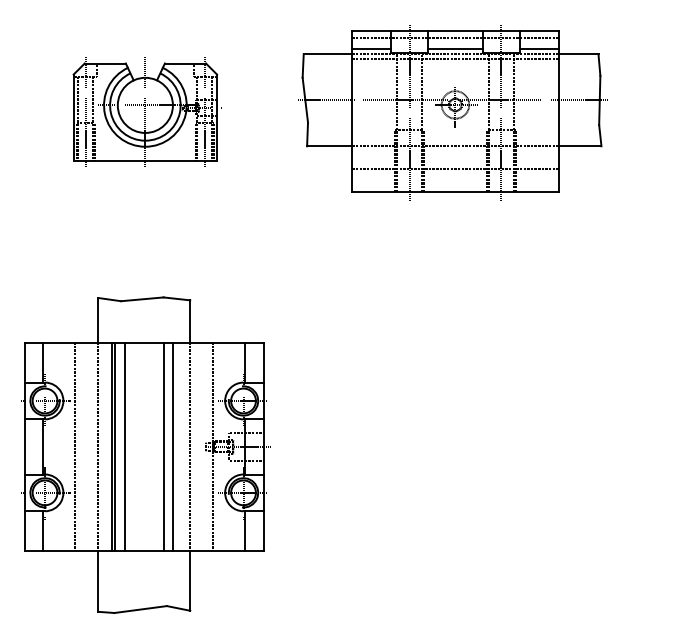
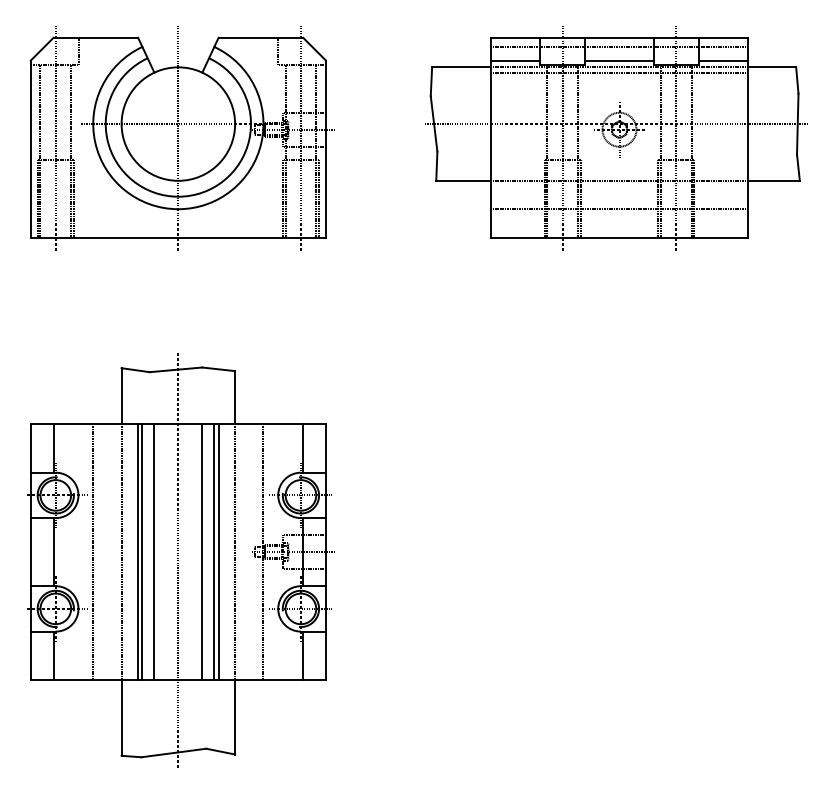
part: (146, 112) -> (181, 139), size x1.67
part: (452, 112) -> (615, 139), moved
line: (176, 446) -> (218, 551), added
line: (144, 453) -> (178, 560), added

